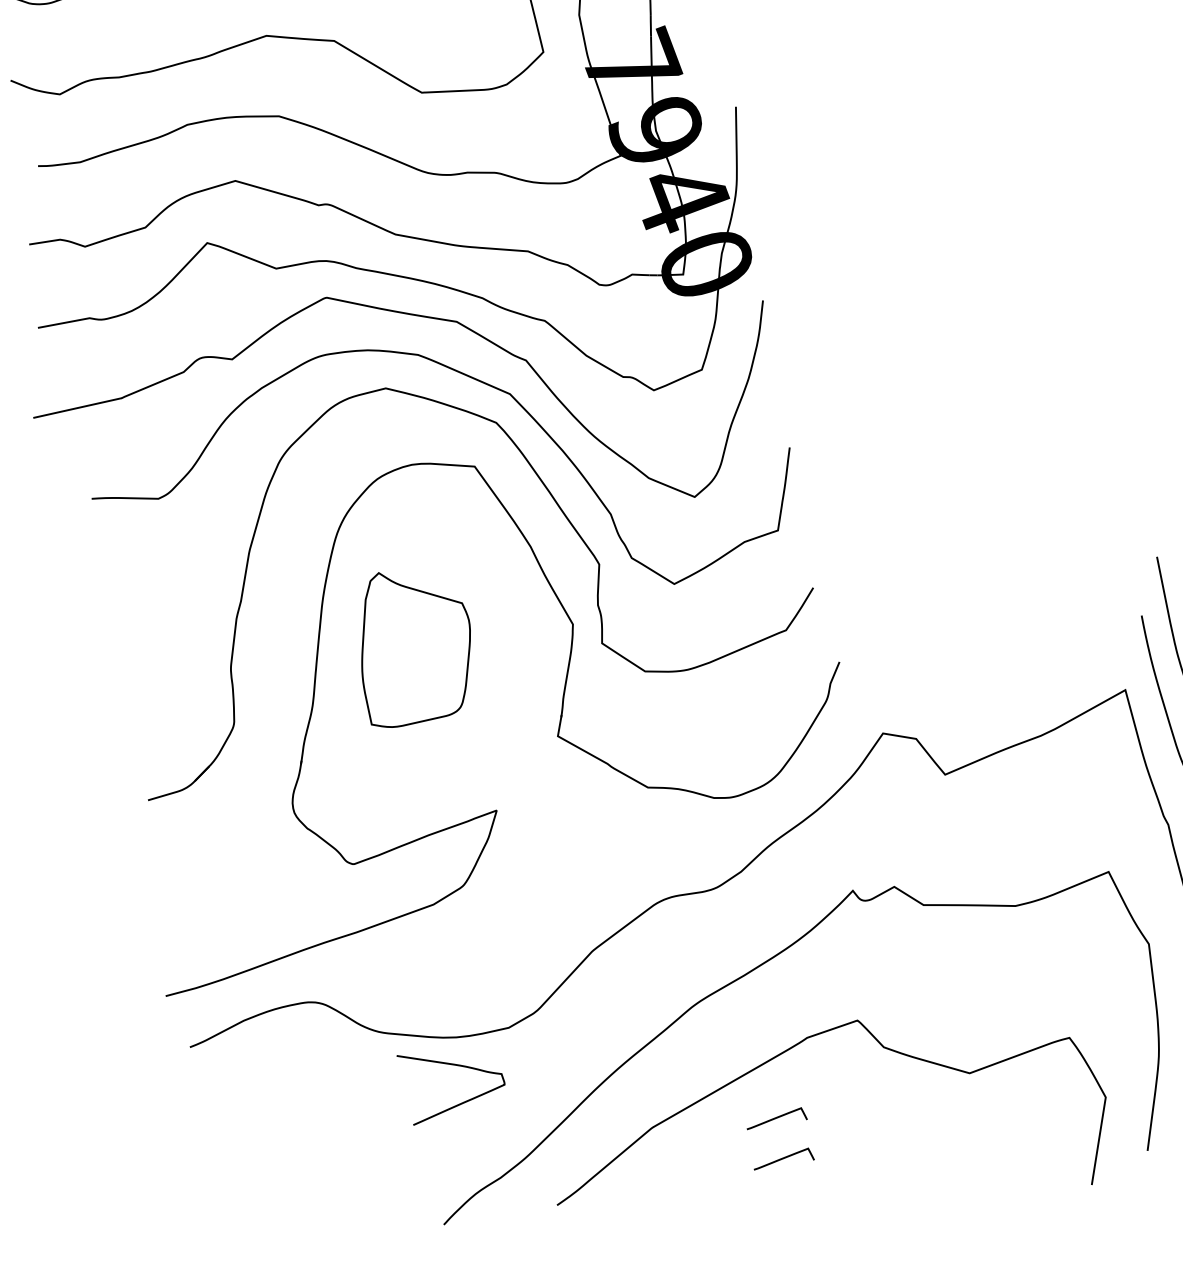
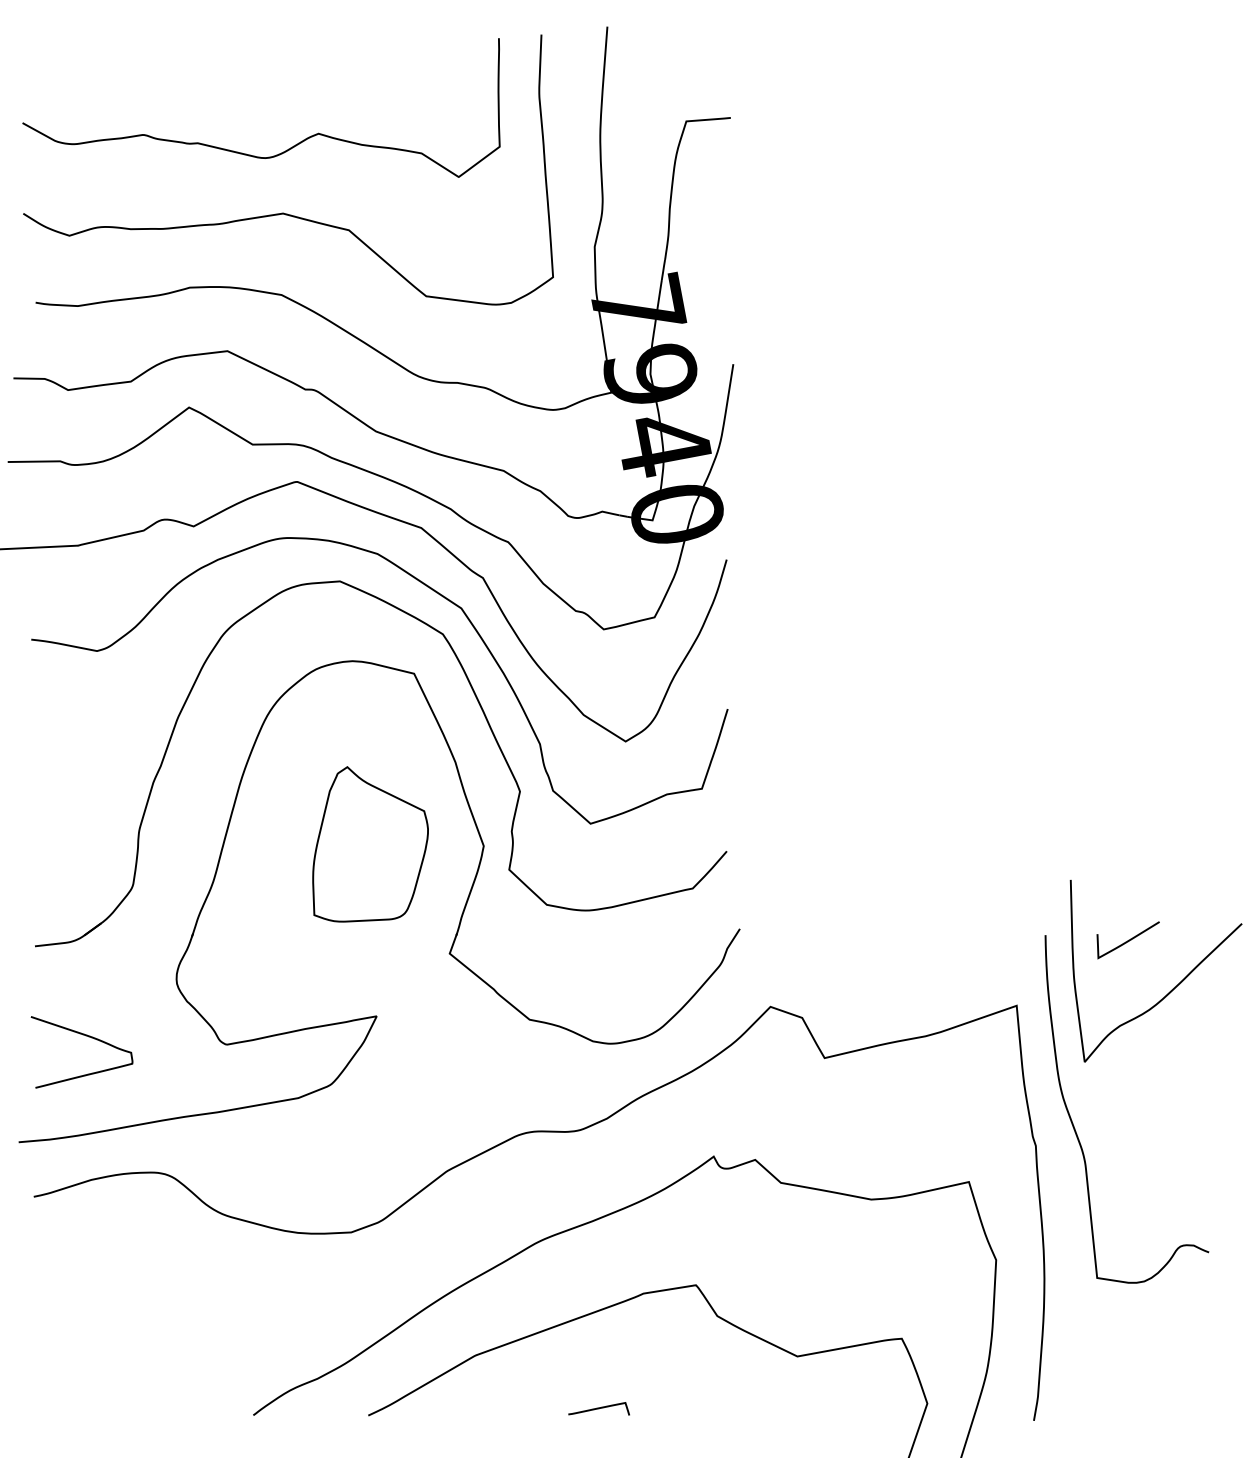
part: (414, 645) -> (370, 844), moved
curve: (453, 1065) -> (85, 1036), moved
curve: (775, 1118) -> (598, 1367), removed

